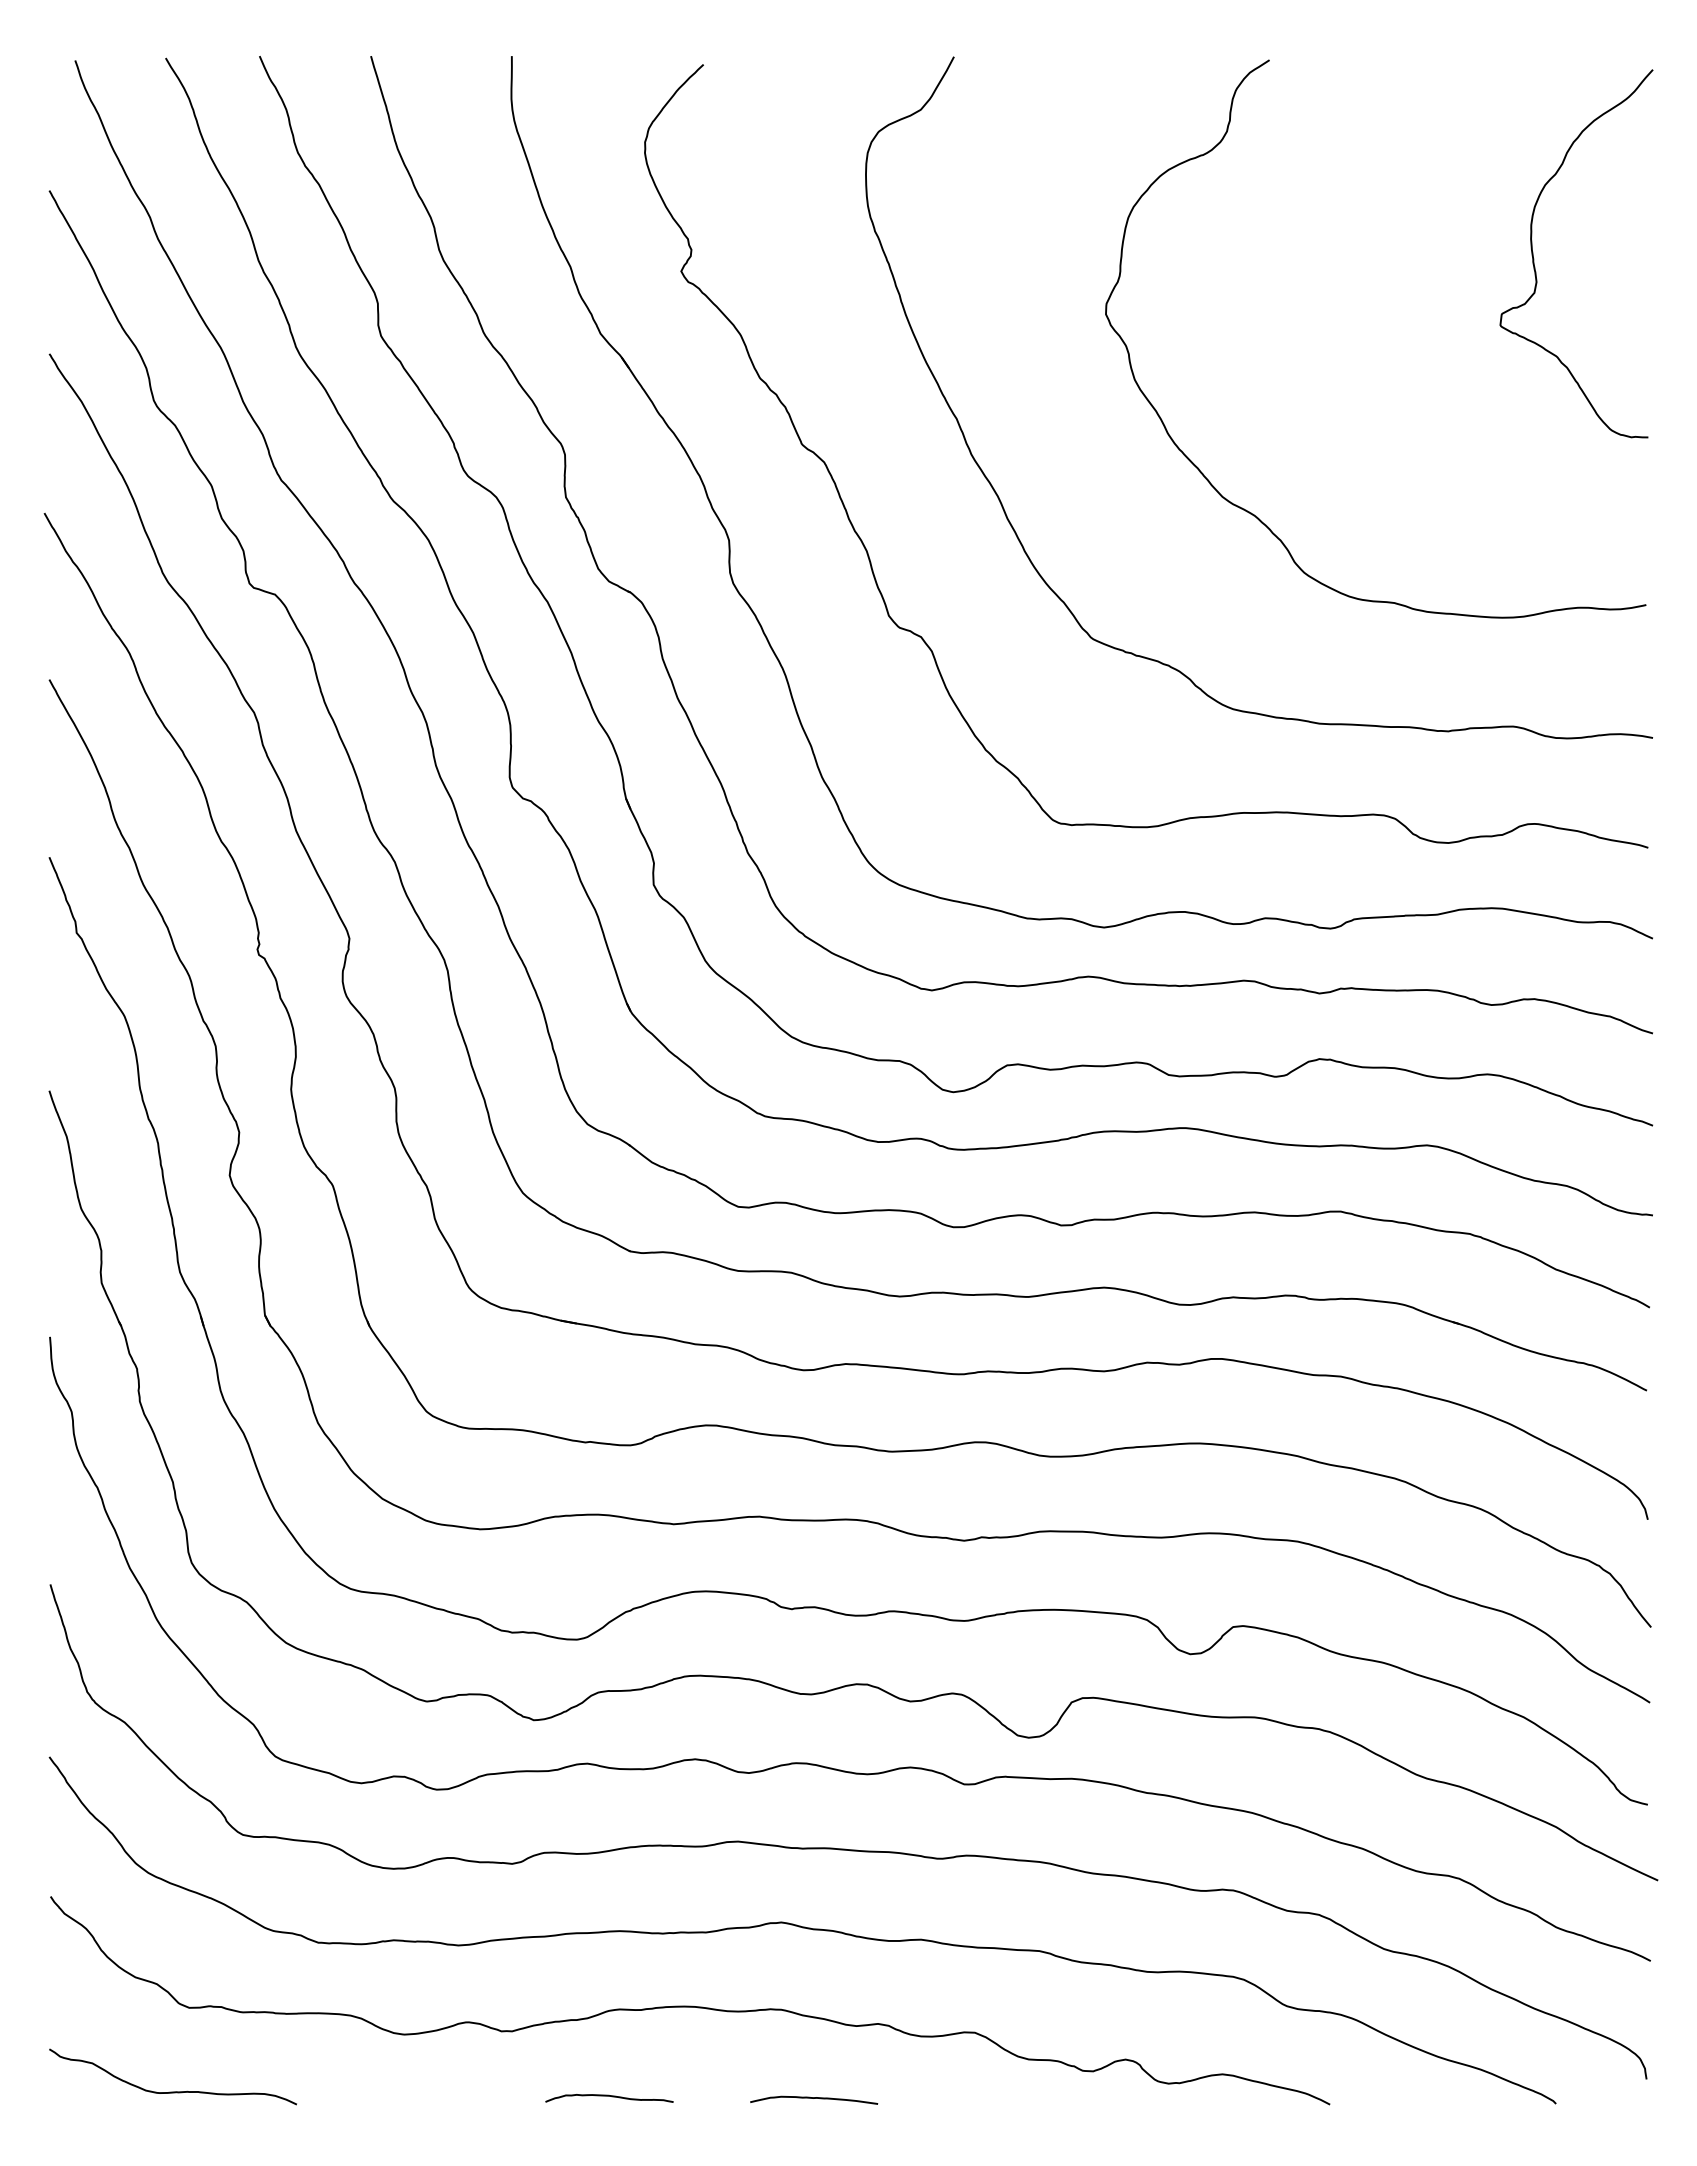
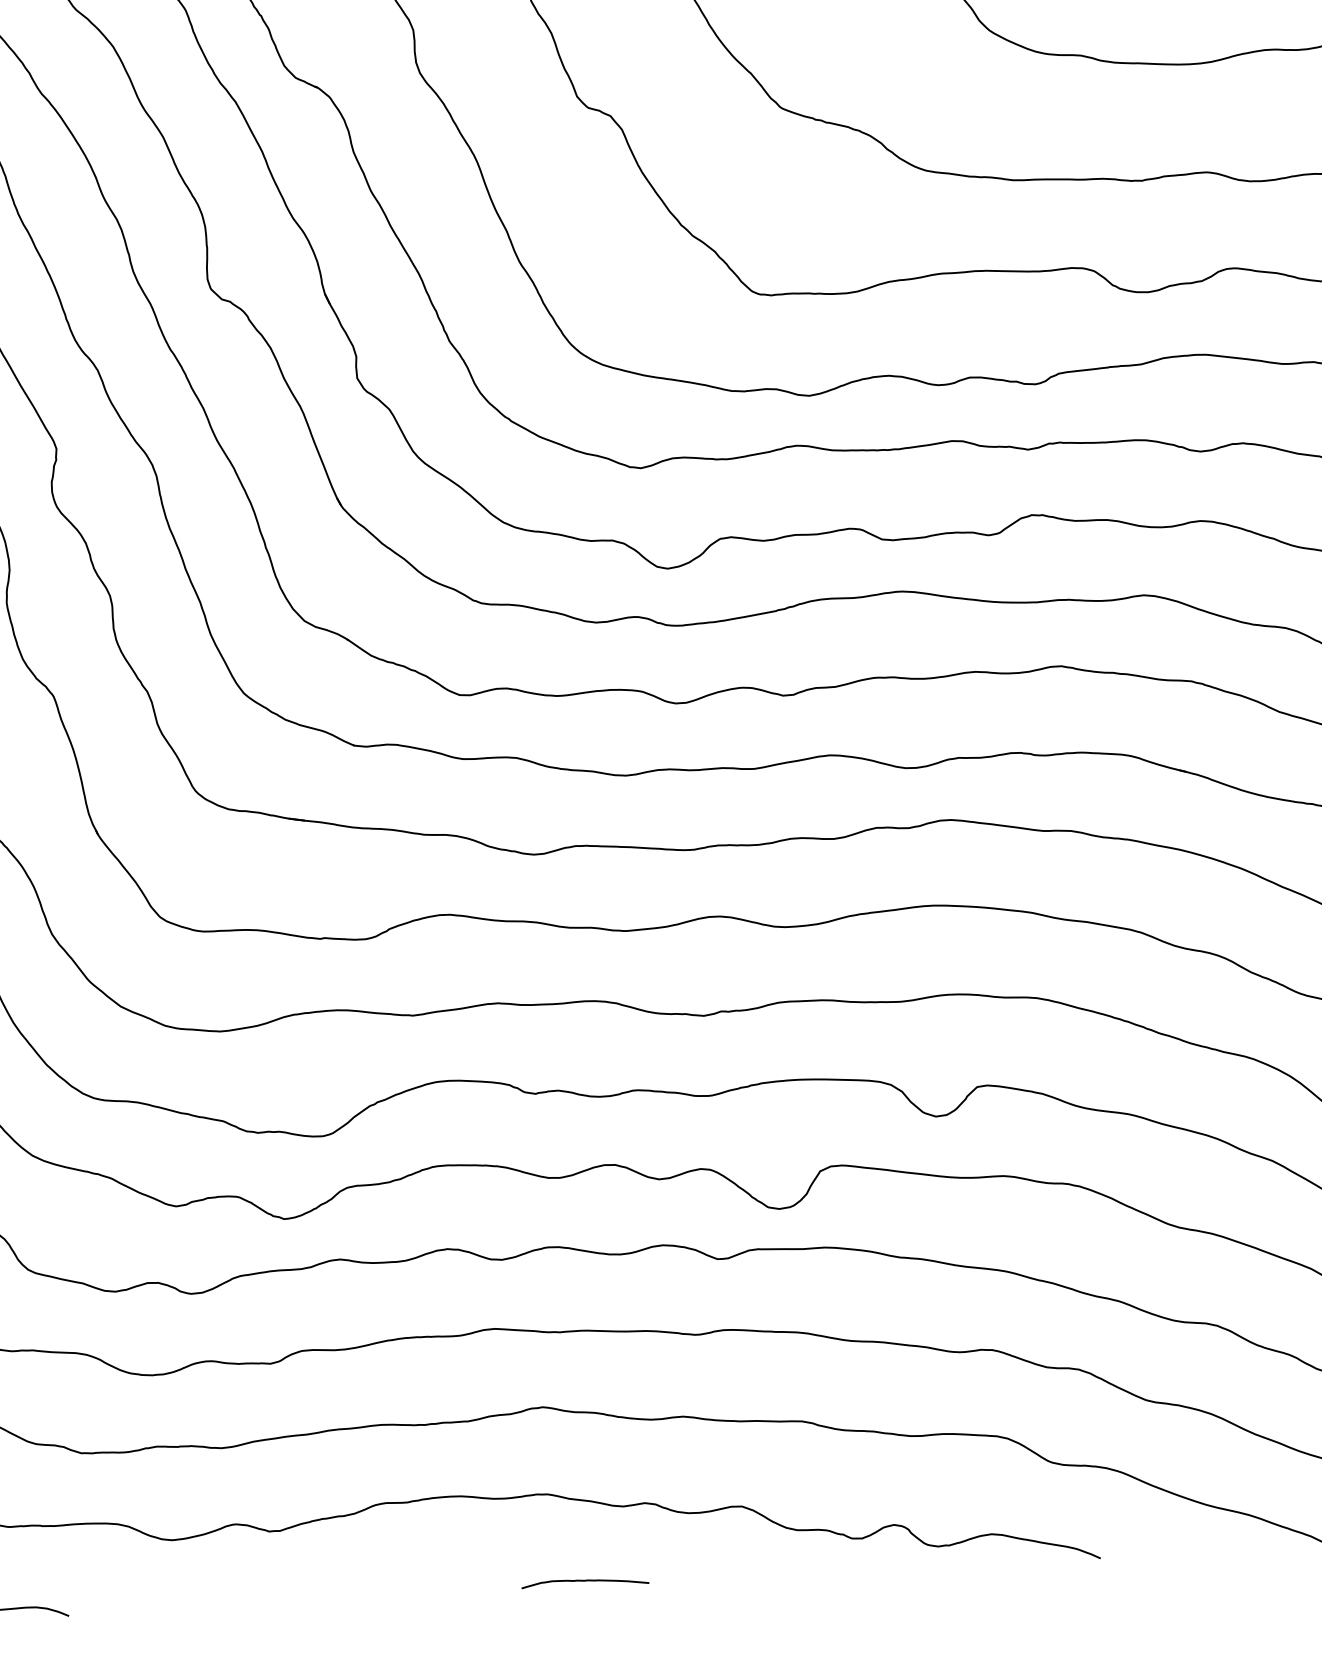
curve: (609, 2096) -> (380, 1590), removed

